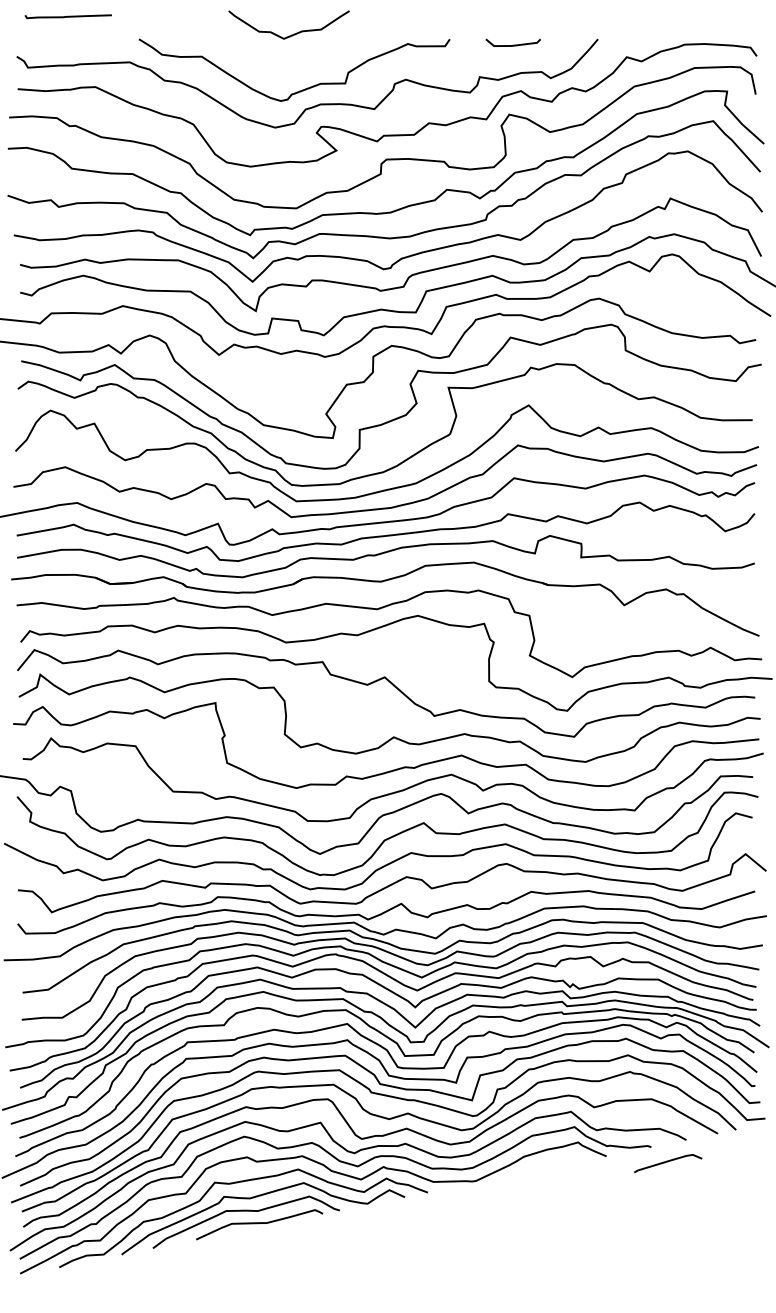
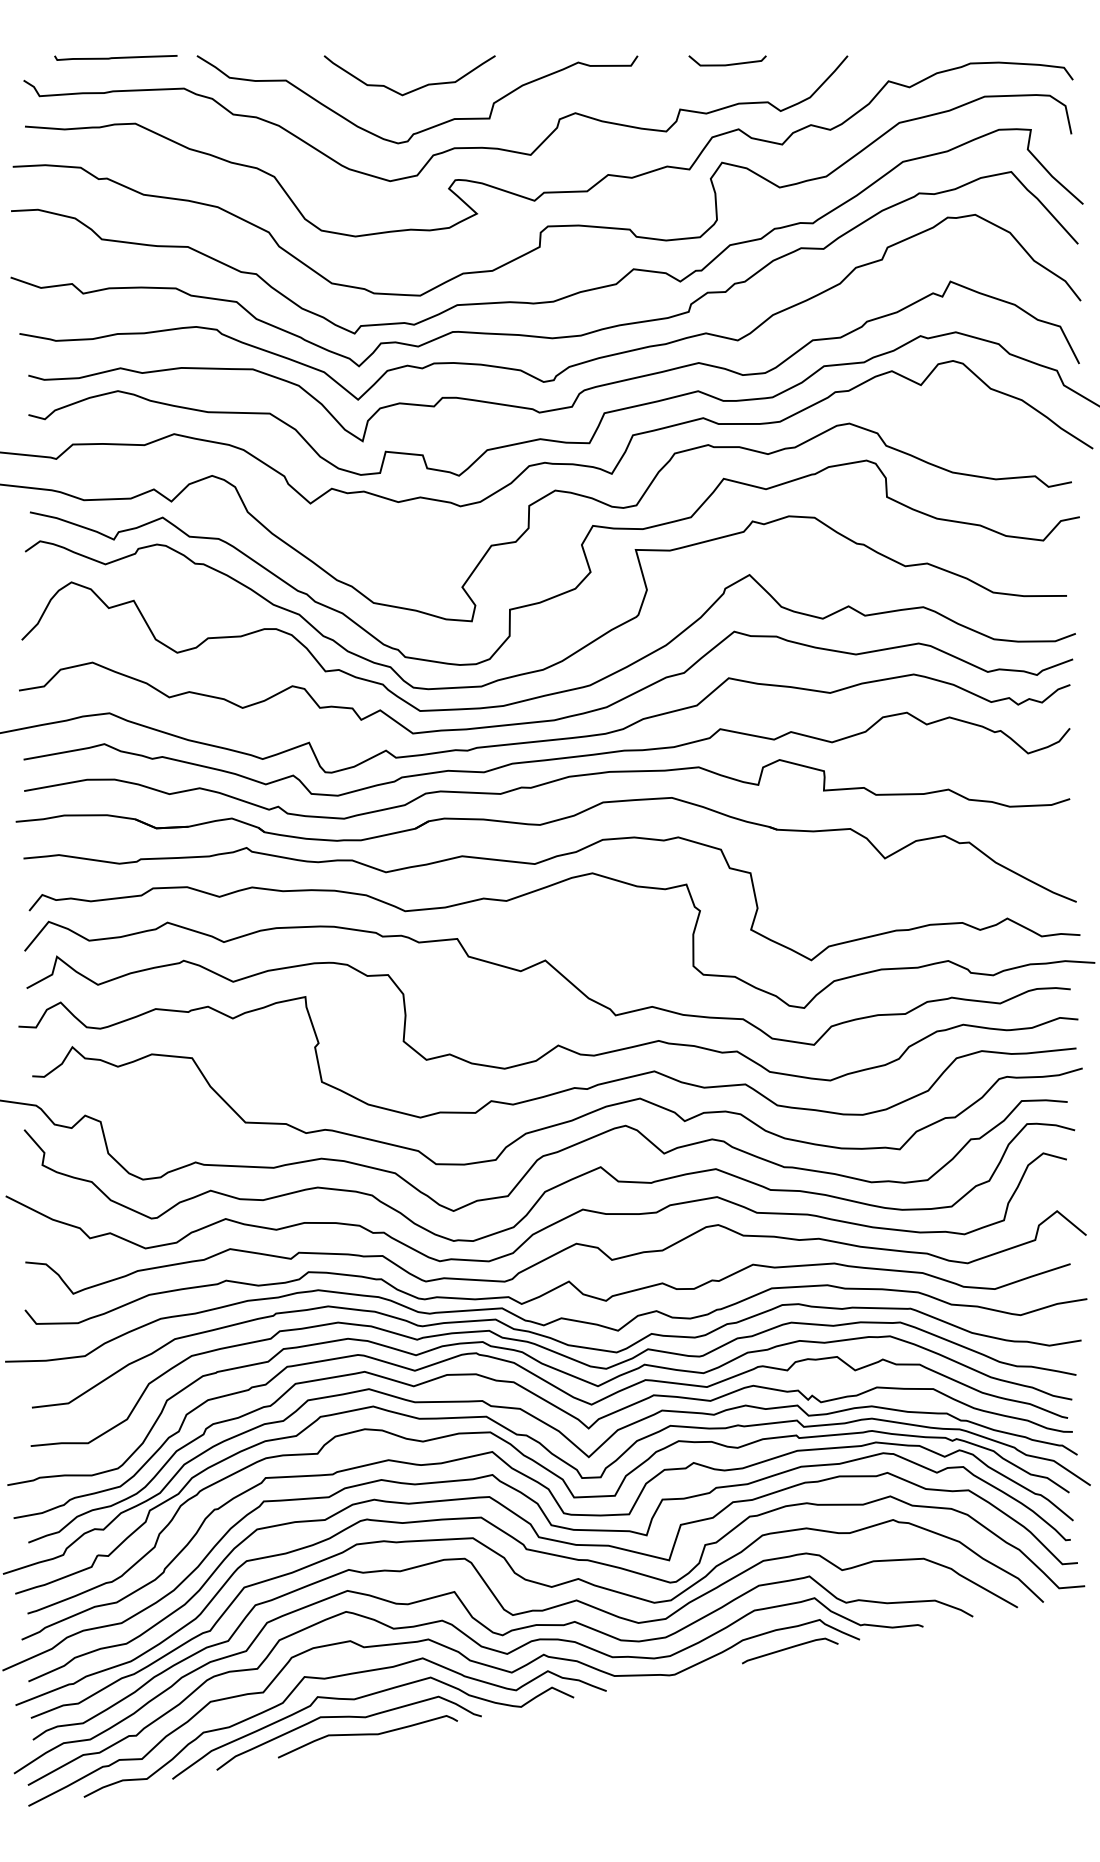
curve: (68, 16) -> (115, 57), moved
curve: (291, 34) -> (413, 89), moved
curve: (668, 1161) -> (790, 1648), moved

